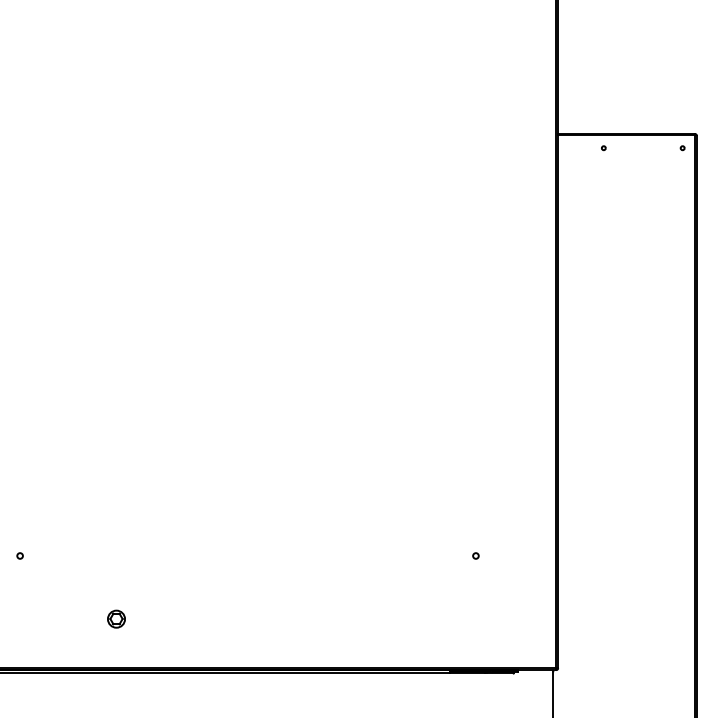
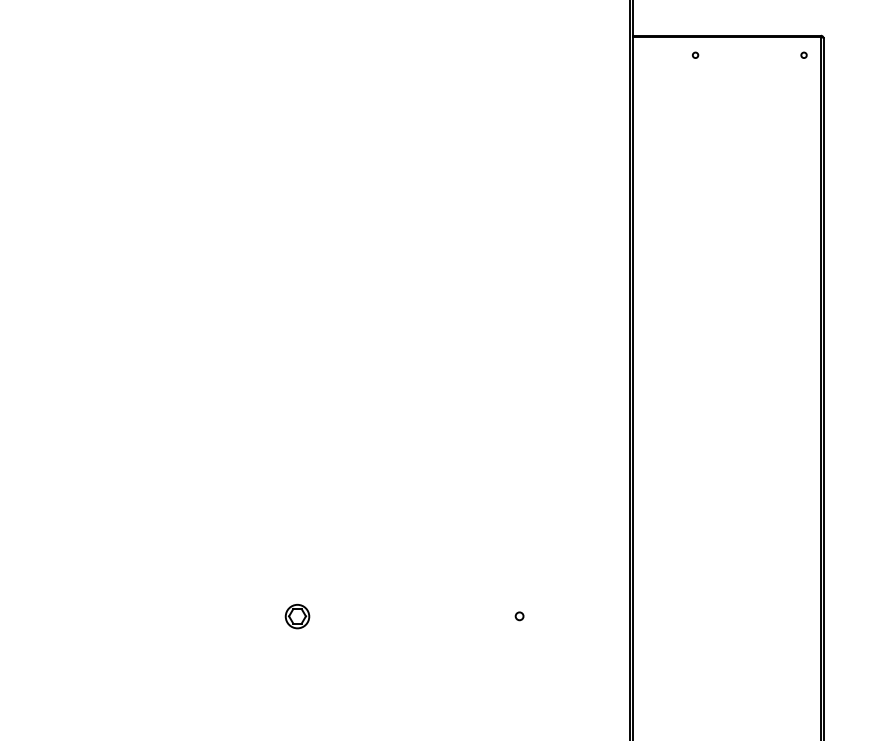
part: (116, 618) -> (297, 615), moved

